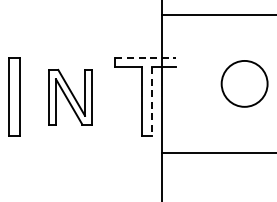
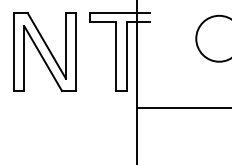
line: (146, 58) -> (121, 13), dashed -> solid
part: (70, 97) -> (45, 52), size x1.43
line: (152, 101) -> (127, 56), dashed -> solid

